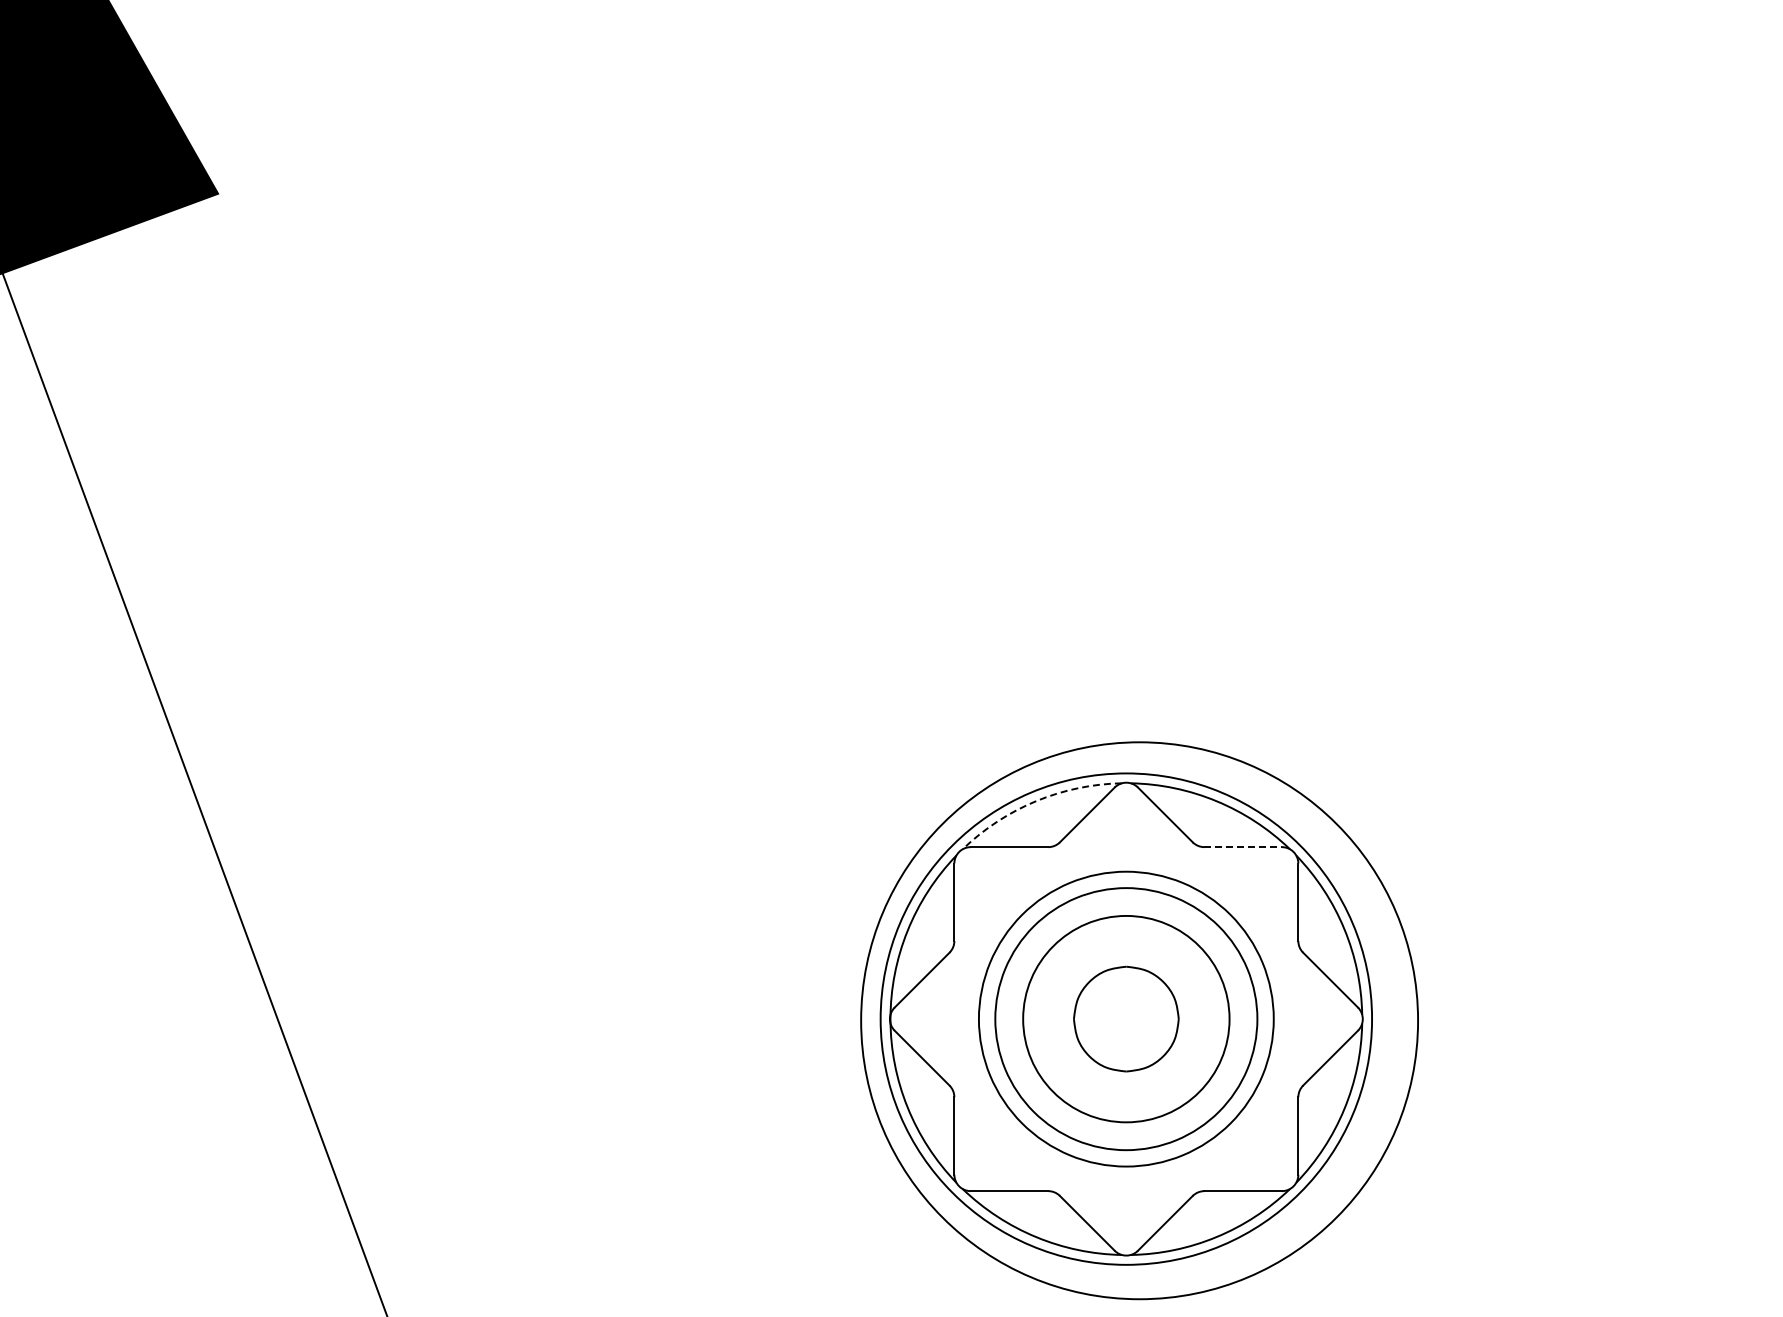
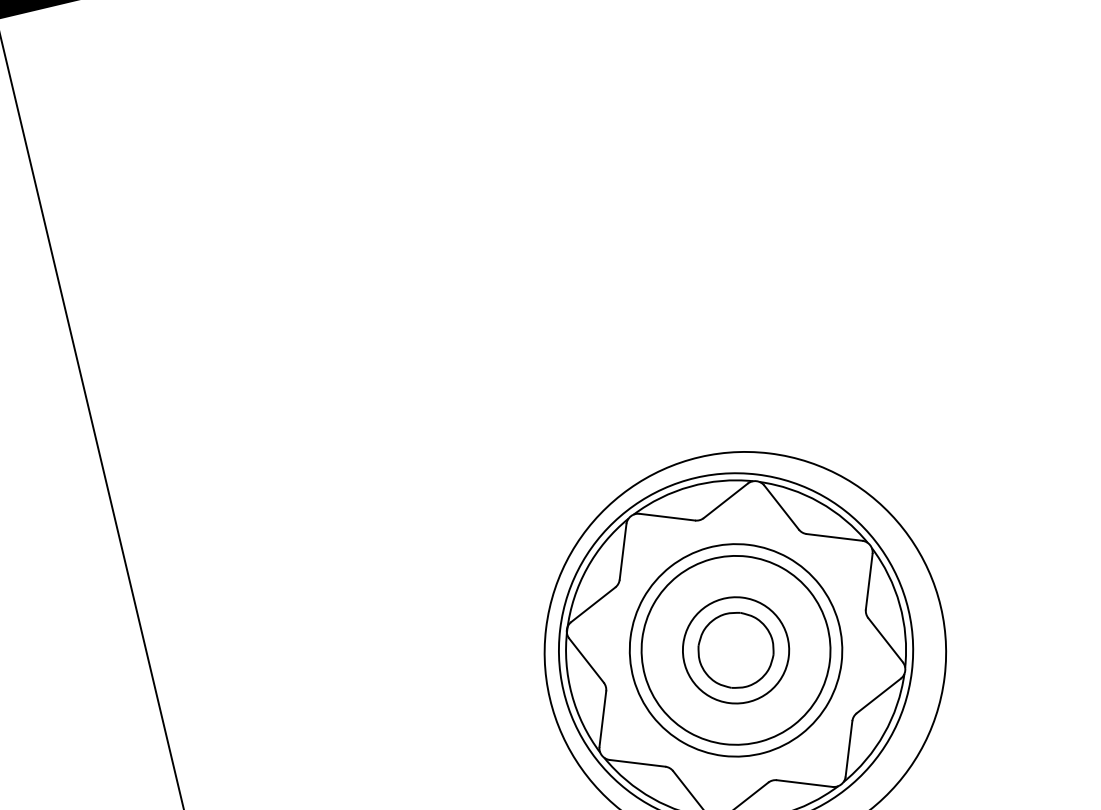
arc: (1036, 801) -> (690, 486), dashed -> solid
line: (1243, 847) -> (834, 537), dashed -> solid
circle: (1126, 1018) -> (736, 649), size x0.71

